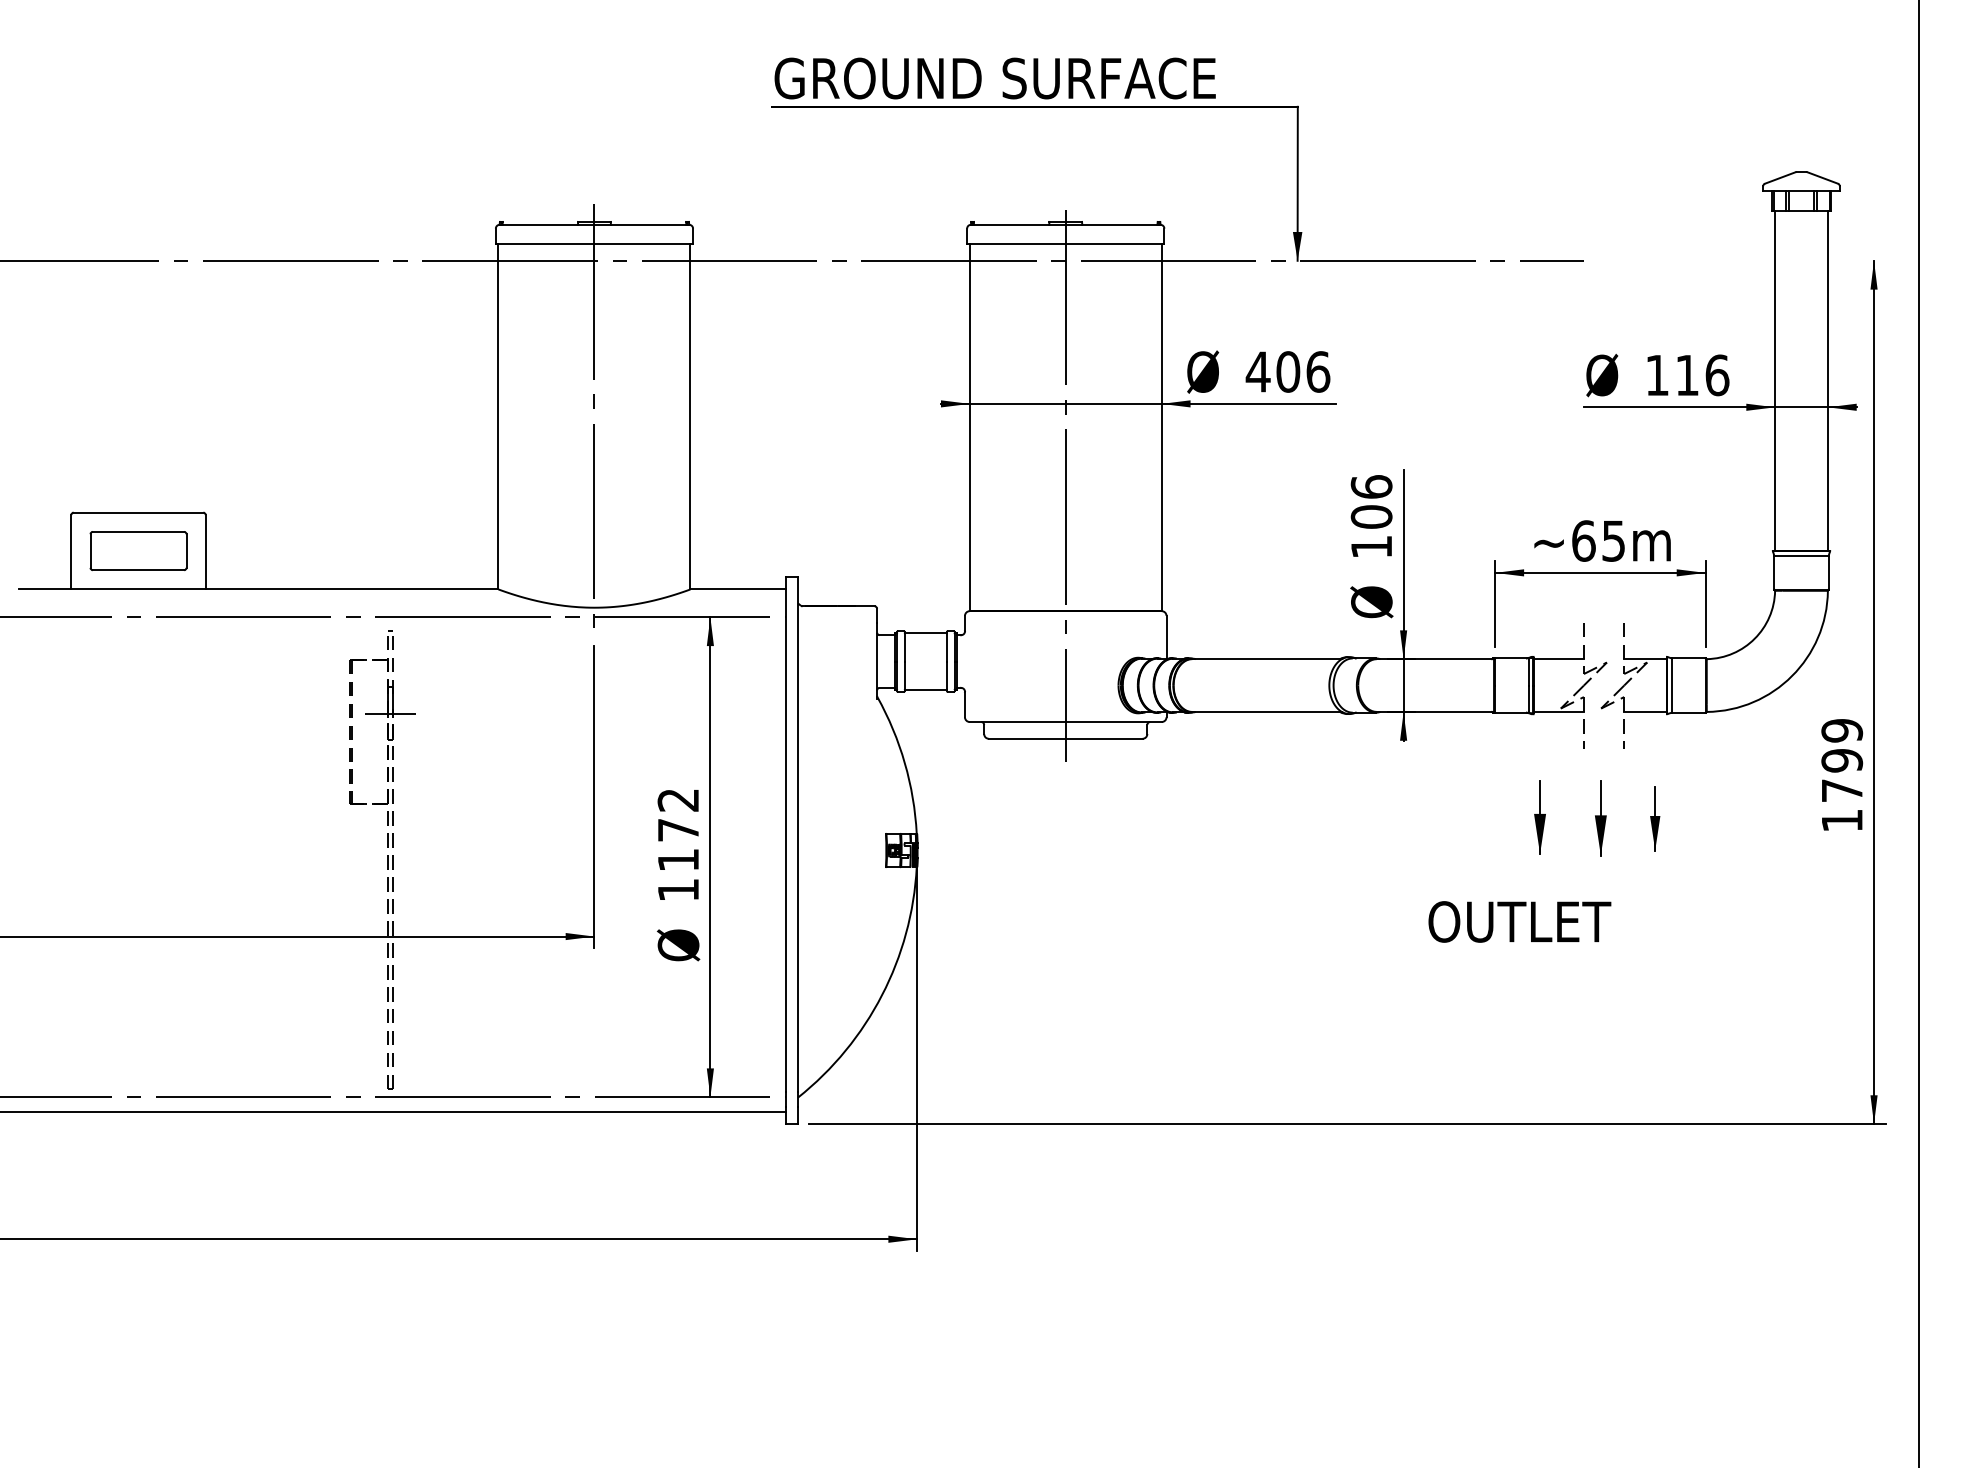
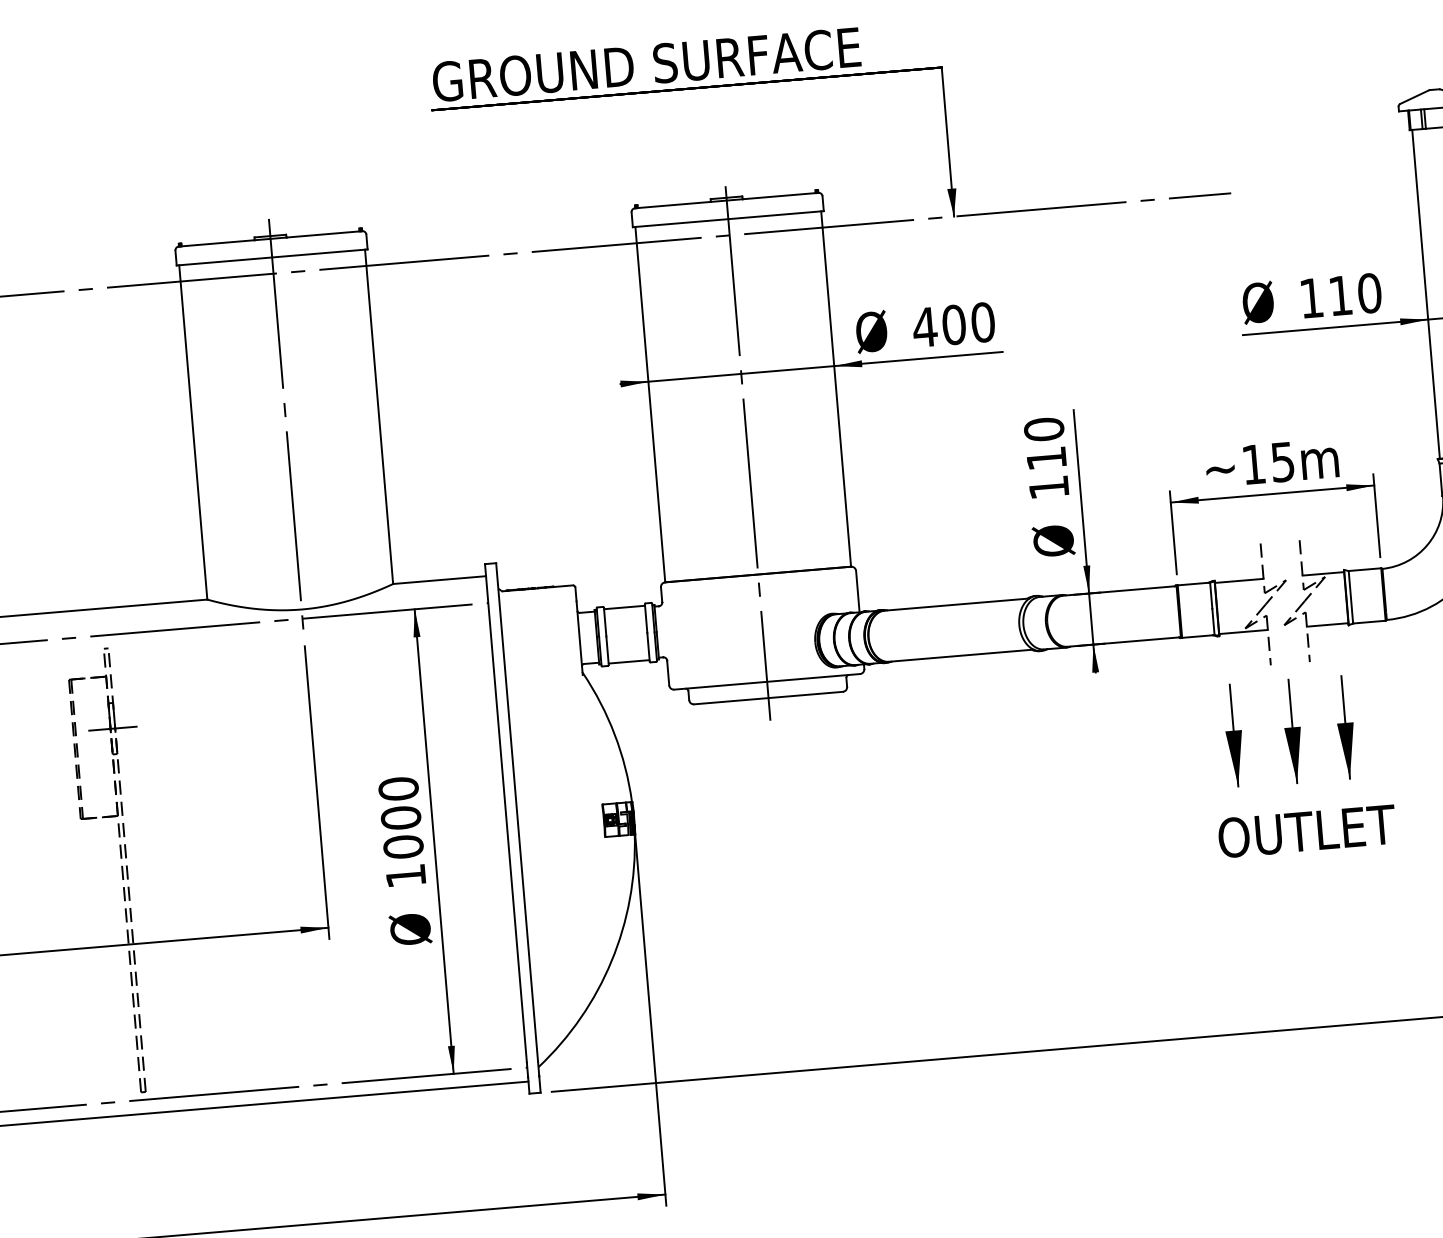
text: (1318, 371) -> (983, 322), 406 -> 400
text: (1717, 375) -> (1369, 293), 116 -> 110
text: (1371, 501) -> (1045, 443), 106 -> 110
text: (1583, 540) -> (1253, 464), ~65m -> ~15m
part: (1539, 817) -> (1233, 735), size x1.43
part: (1600, 818) -> (1292, 731), size x1.43
part: (1654, 818) -> (1344, 727), size x1.67
text: (678, 829) -> (401, 817), 1172 -> 1000
text: (1519, 921) -> (1306, 830), moved

